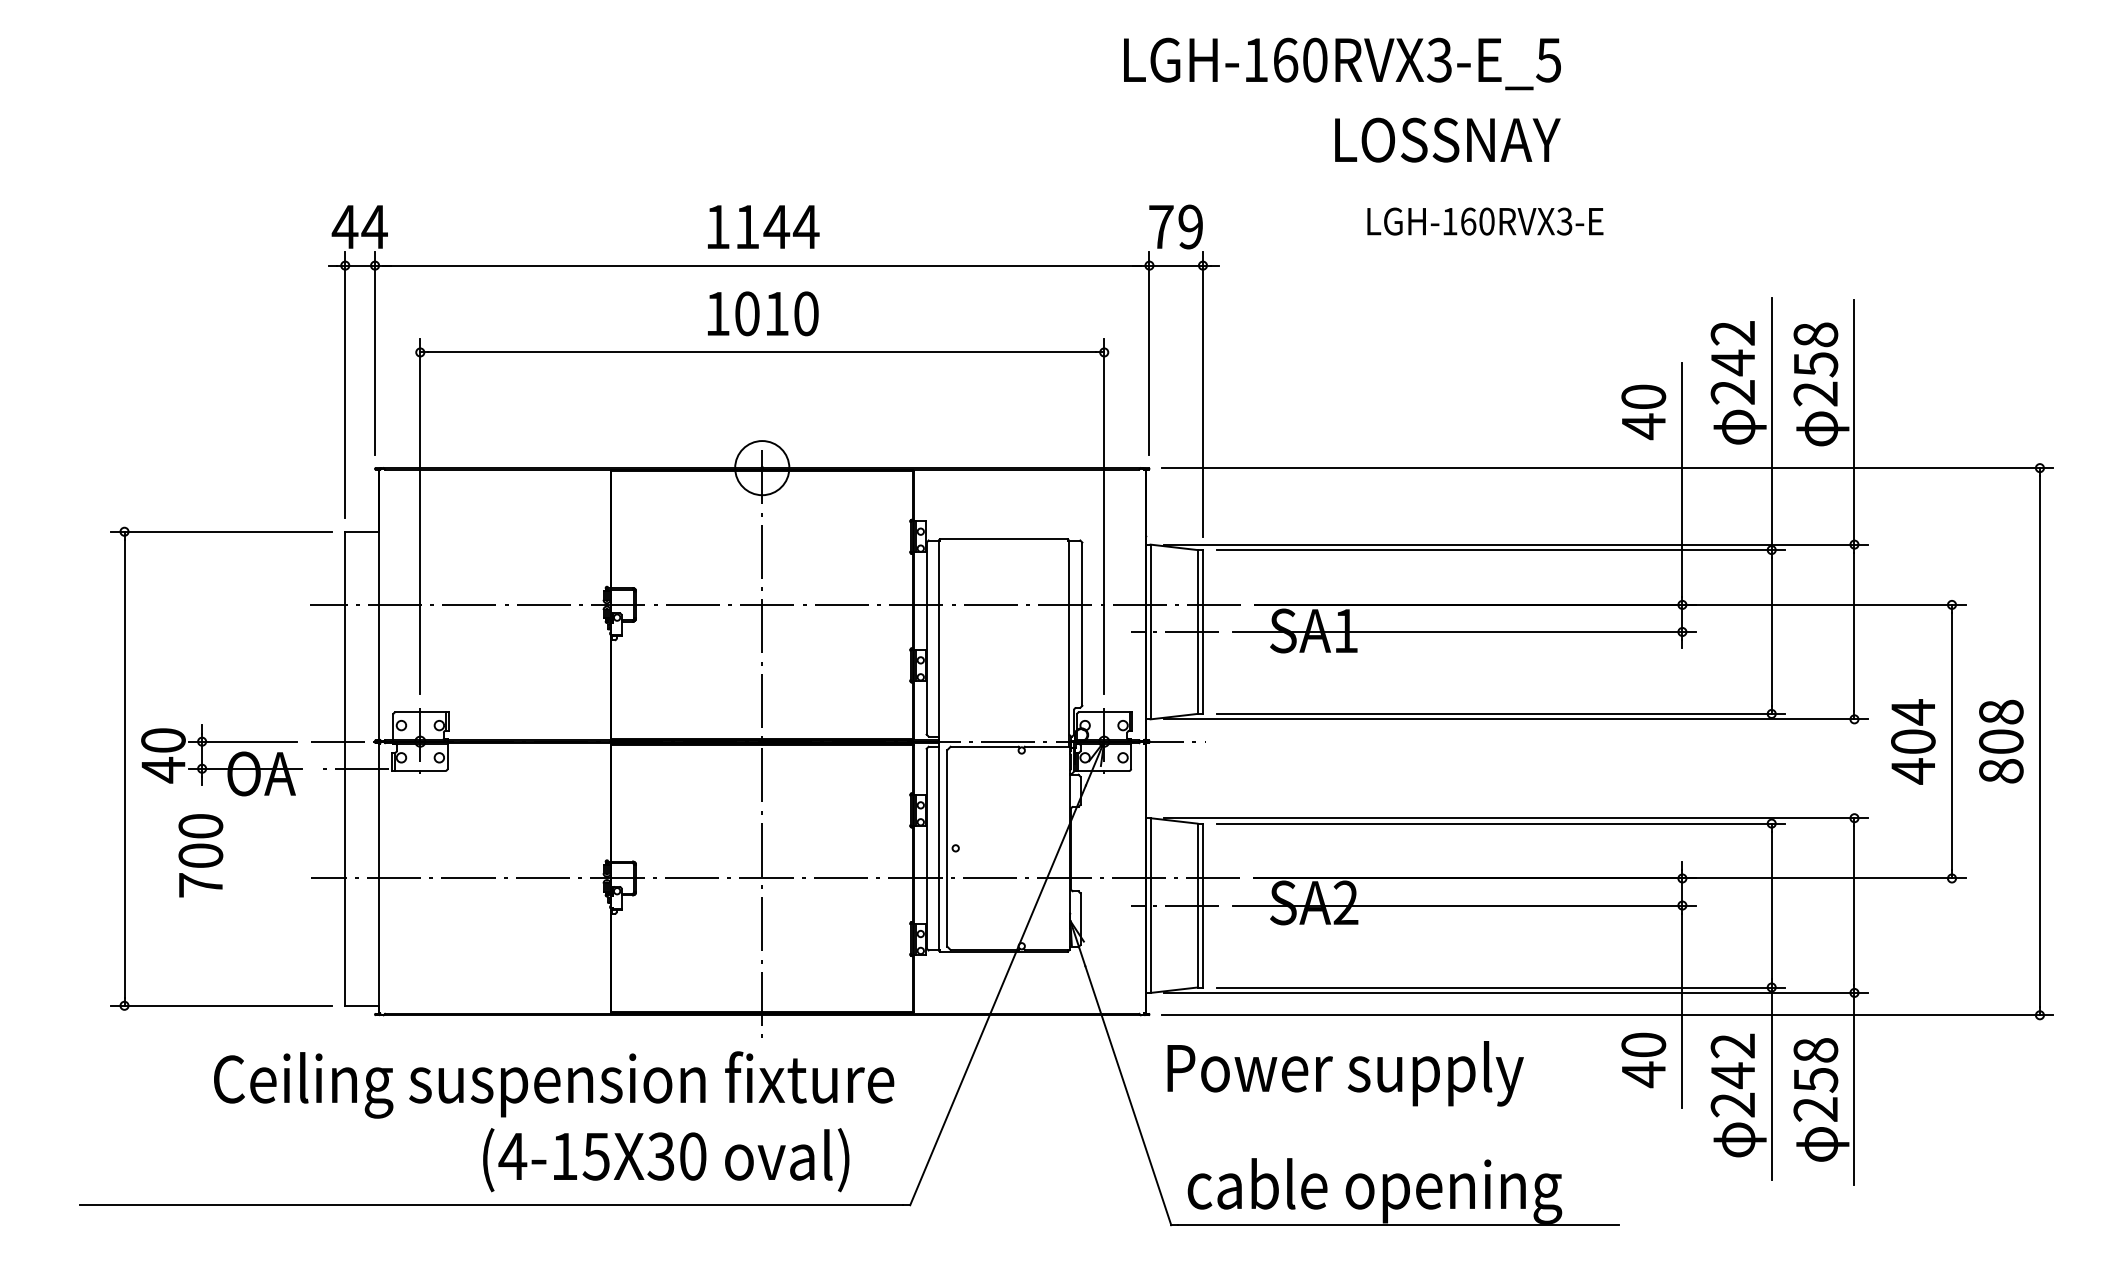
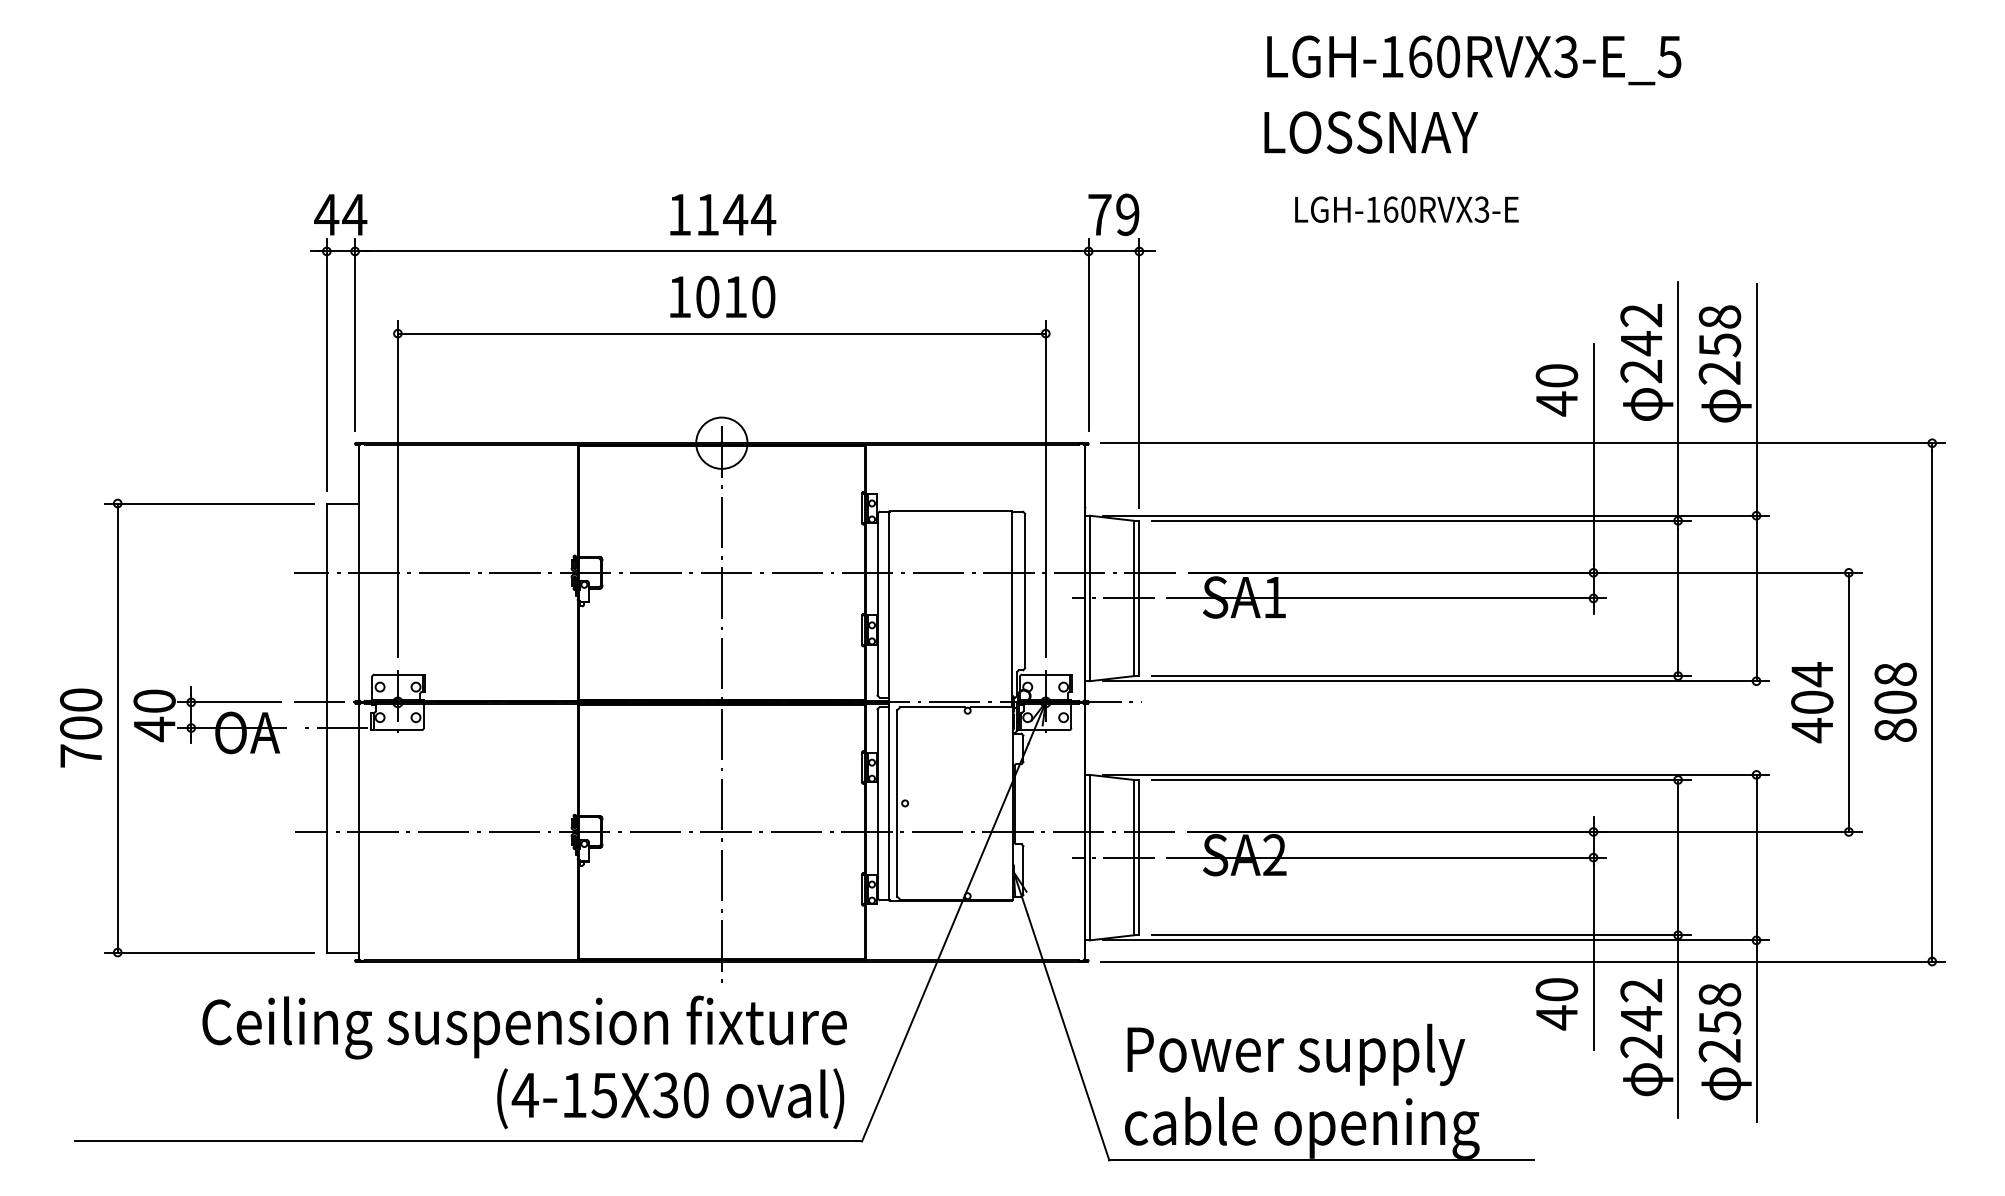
text: (1342, 63) -> (1474, 59), moved
text: (200, 855) -> (80, 727), moved
text: (1345, 1073) -> (1296, 1054), moved
text: (666, 1160) -> (670, 1099), moved

